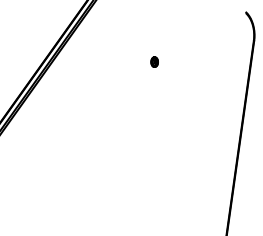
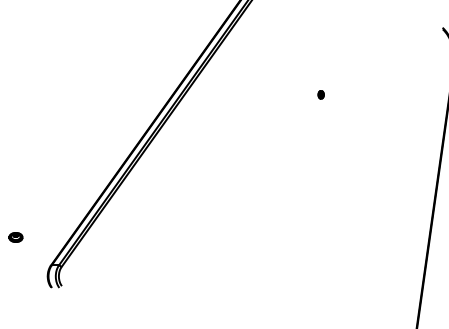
part: (154, 61) -> (320, 94), size x0.6

